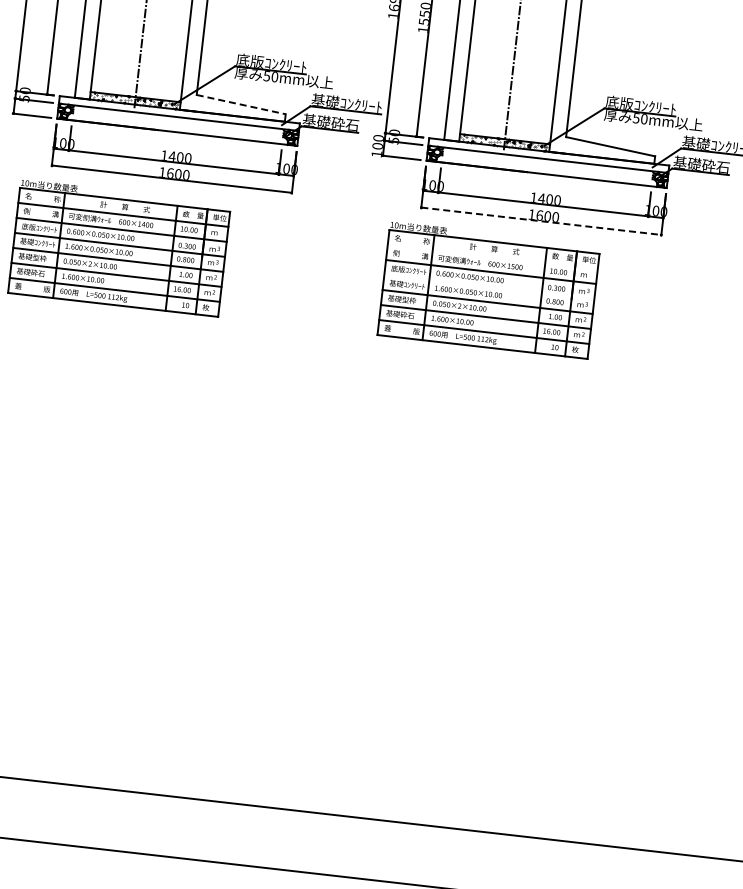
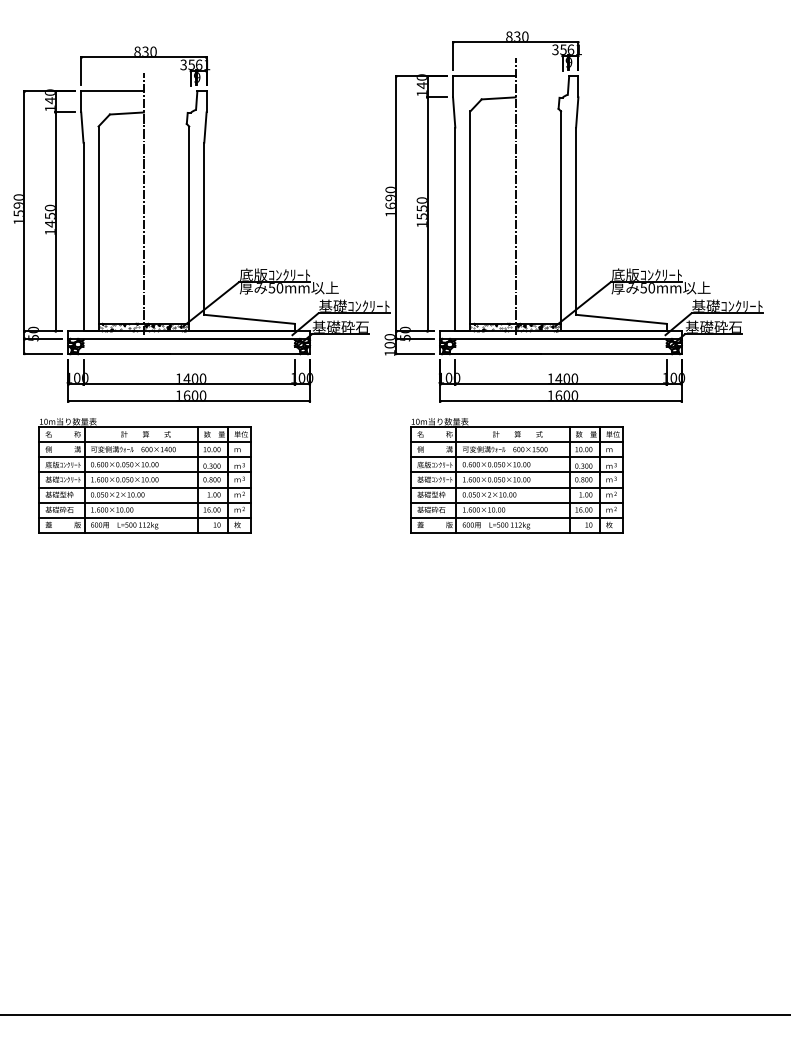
line: (241, 104) -> (249, 319), dashed -> solid
line: (541, 221) -> (561, 401), dashed -> solid
line: (492, 257) -> (516, 442), added
line: (489, 287) -> (516, 472), added

